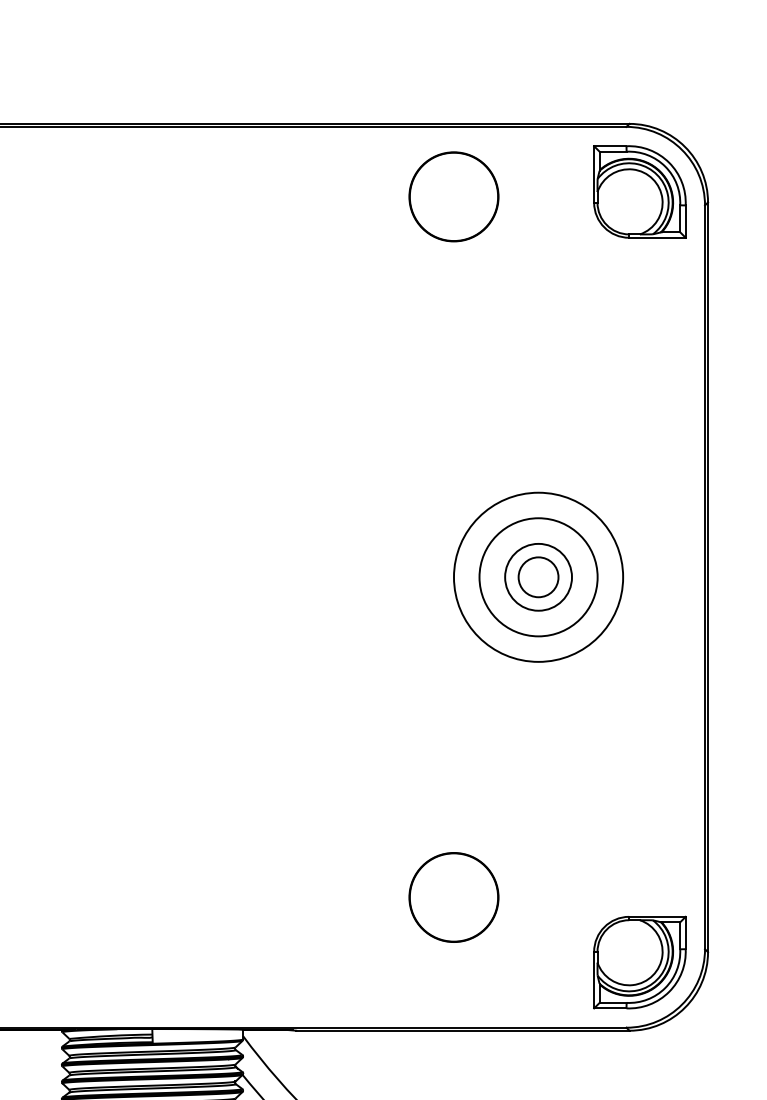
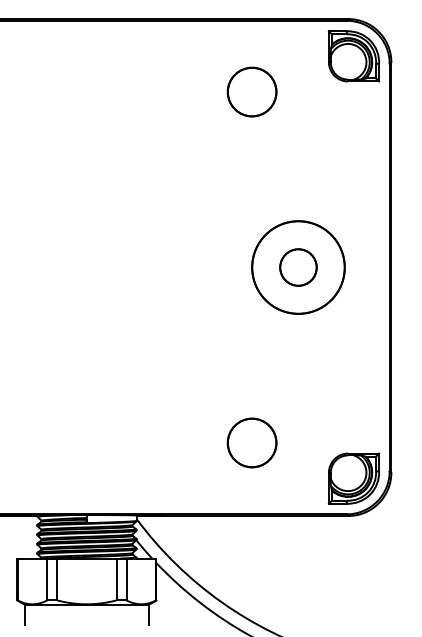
part: (452, 195) -> (251, 91), moved
circle: (538, 577) -> (298, 267), size x1.43
circle: (538, 577) -> (298, 267), size x1.67

